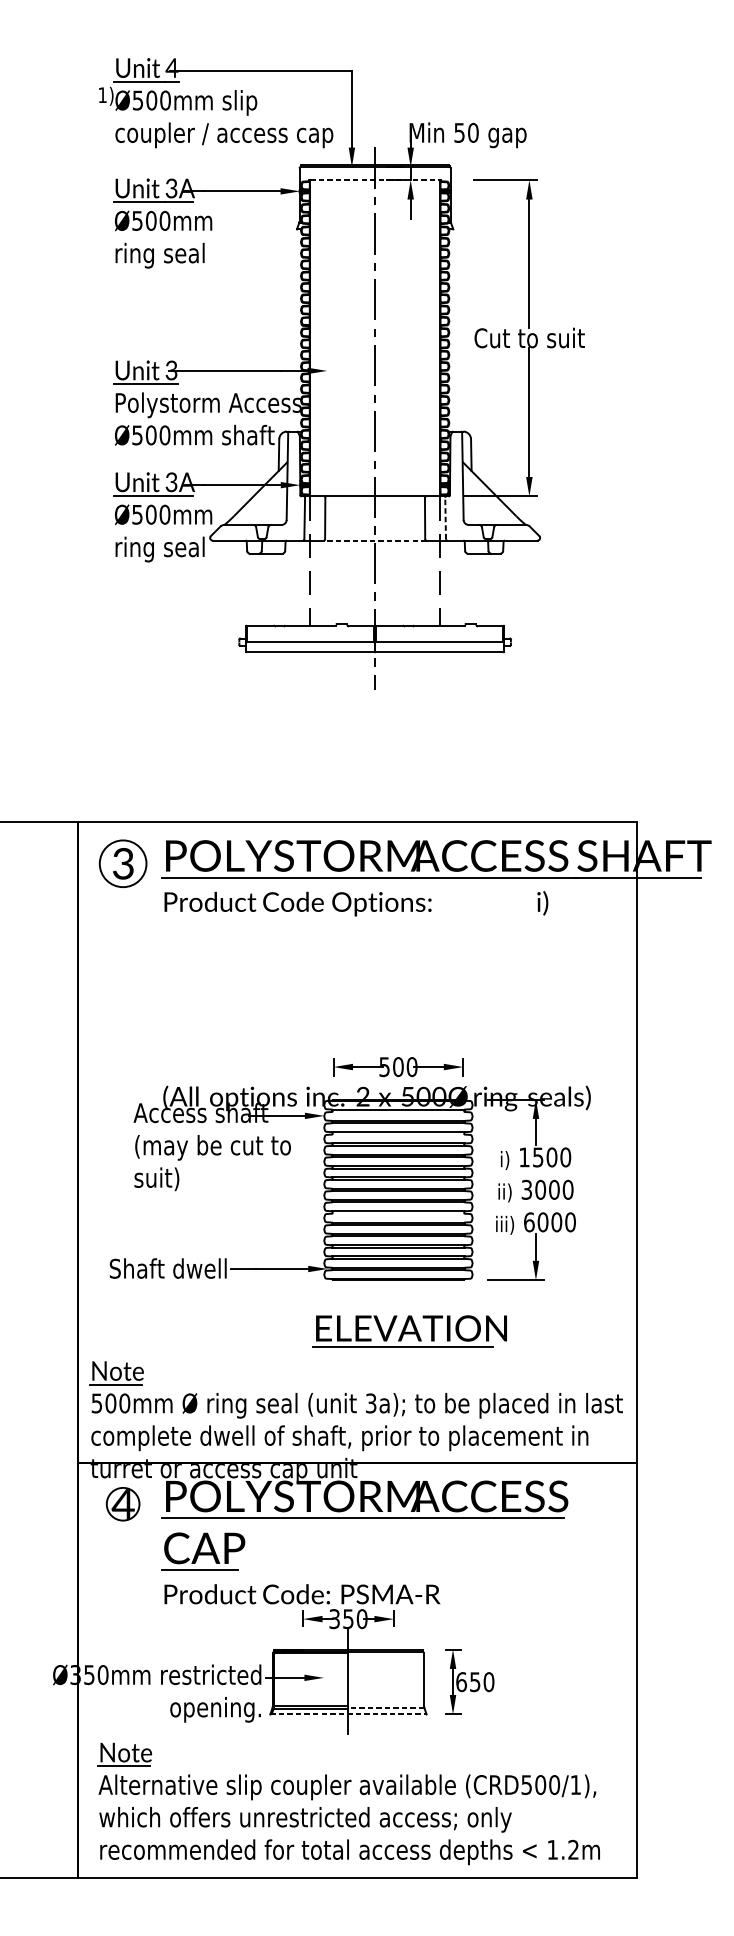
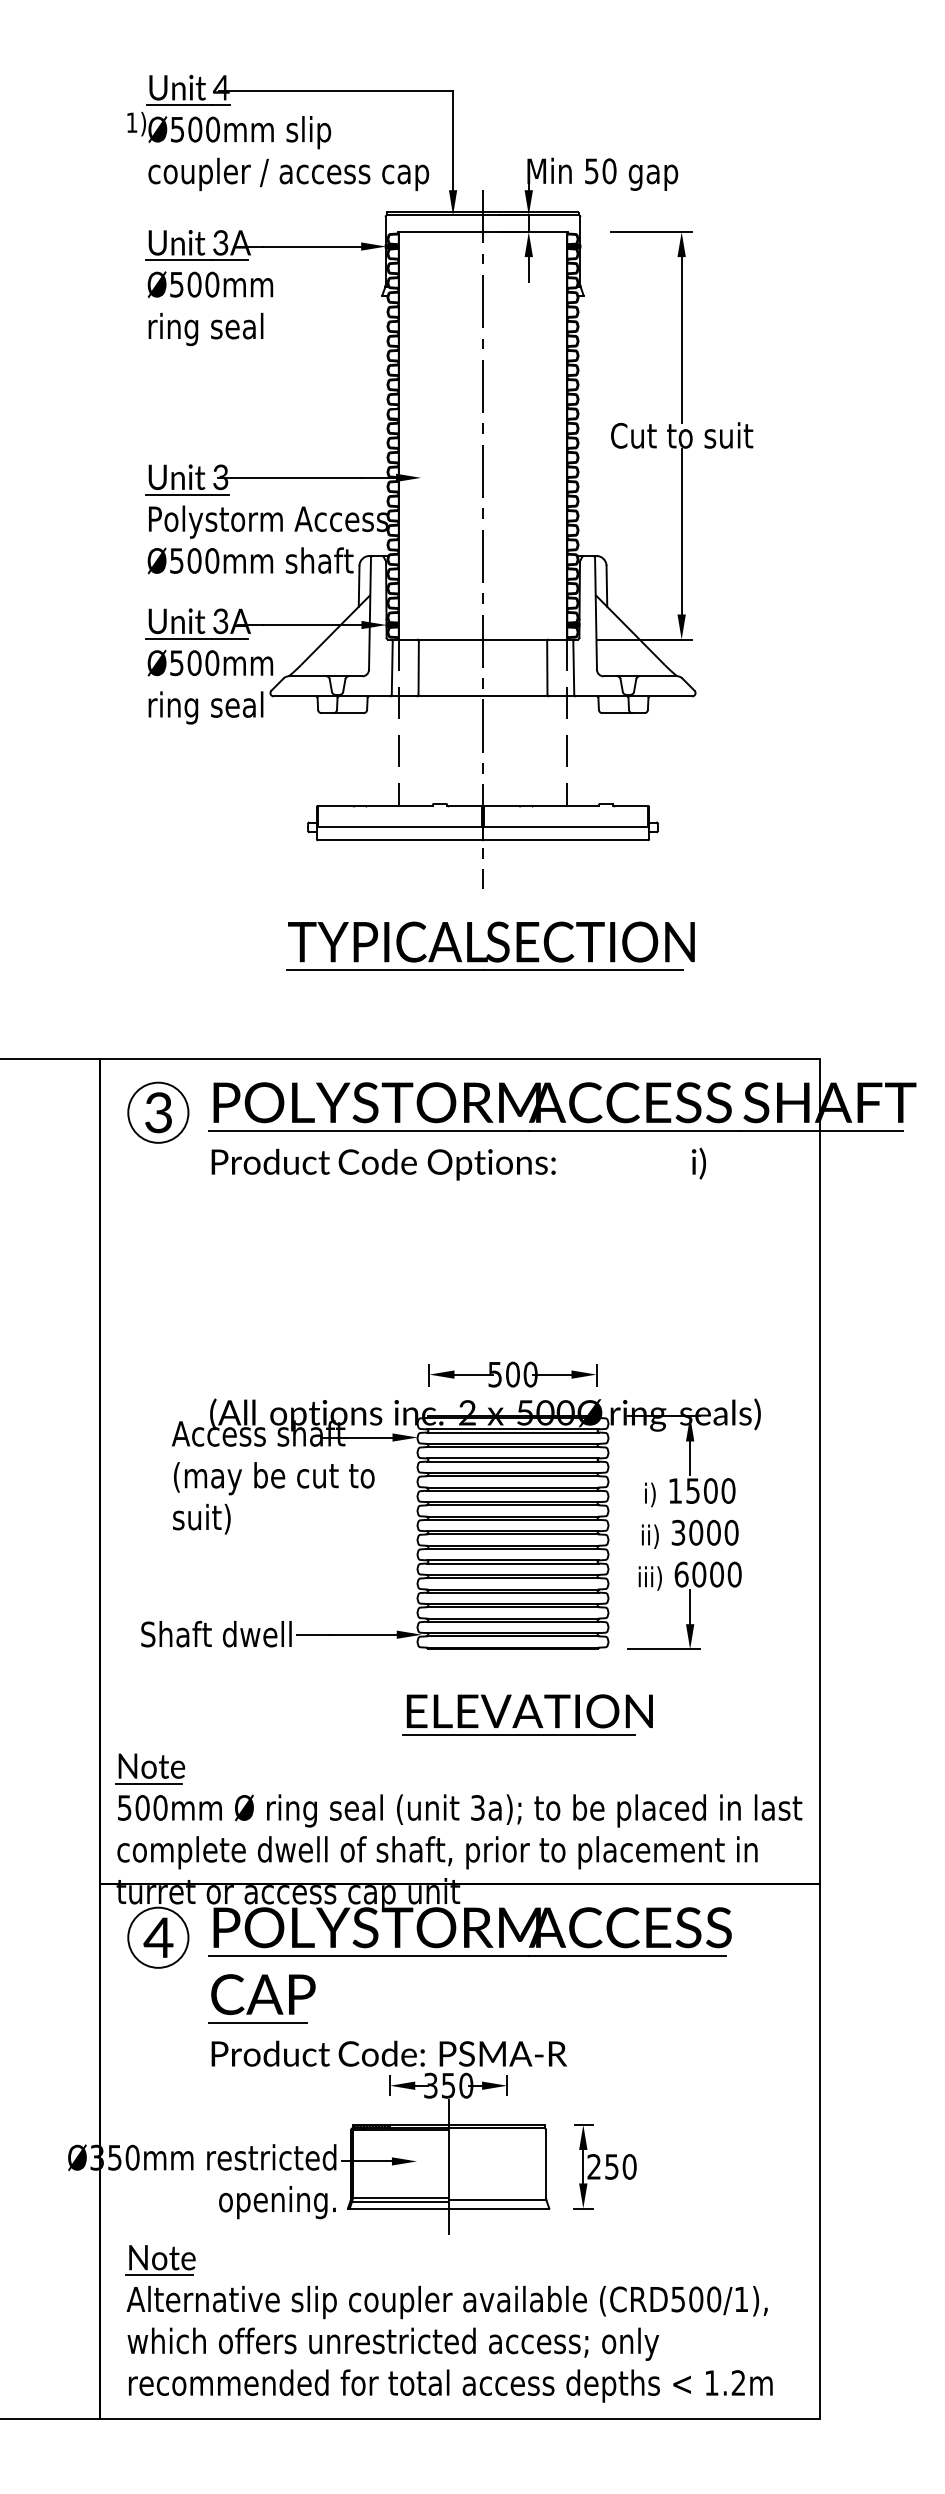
line: (375, 180) -> (483, 232), dashed -> solid
line: (445, 518) -> (573, 668), dashed -> solid
line: (374, 540) -> (482, 696), dashed -> solid
part: (380, 733) -> (490, 945), added
line: (398, 1112) -> (512, 1432), added
line: (398, 1134) -> (512, 1461), added
line: (398, 1213) -> (512, 1563), added
circle: (123, 1504) -> (158, 1937), size x1.43
text: (461, 1681) -> (594, 2166), 650 -> 250
line: (386, 1707) -> (497, 2199), dashed -> solid
line: (348, 1714) -> (448, 2208), dashed -> solid

